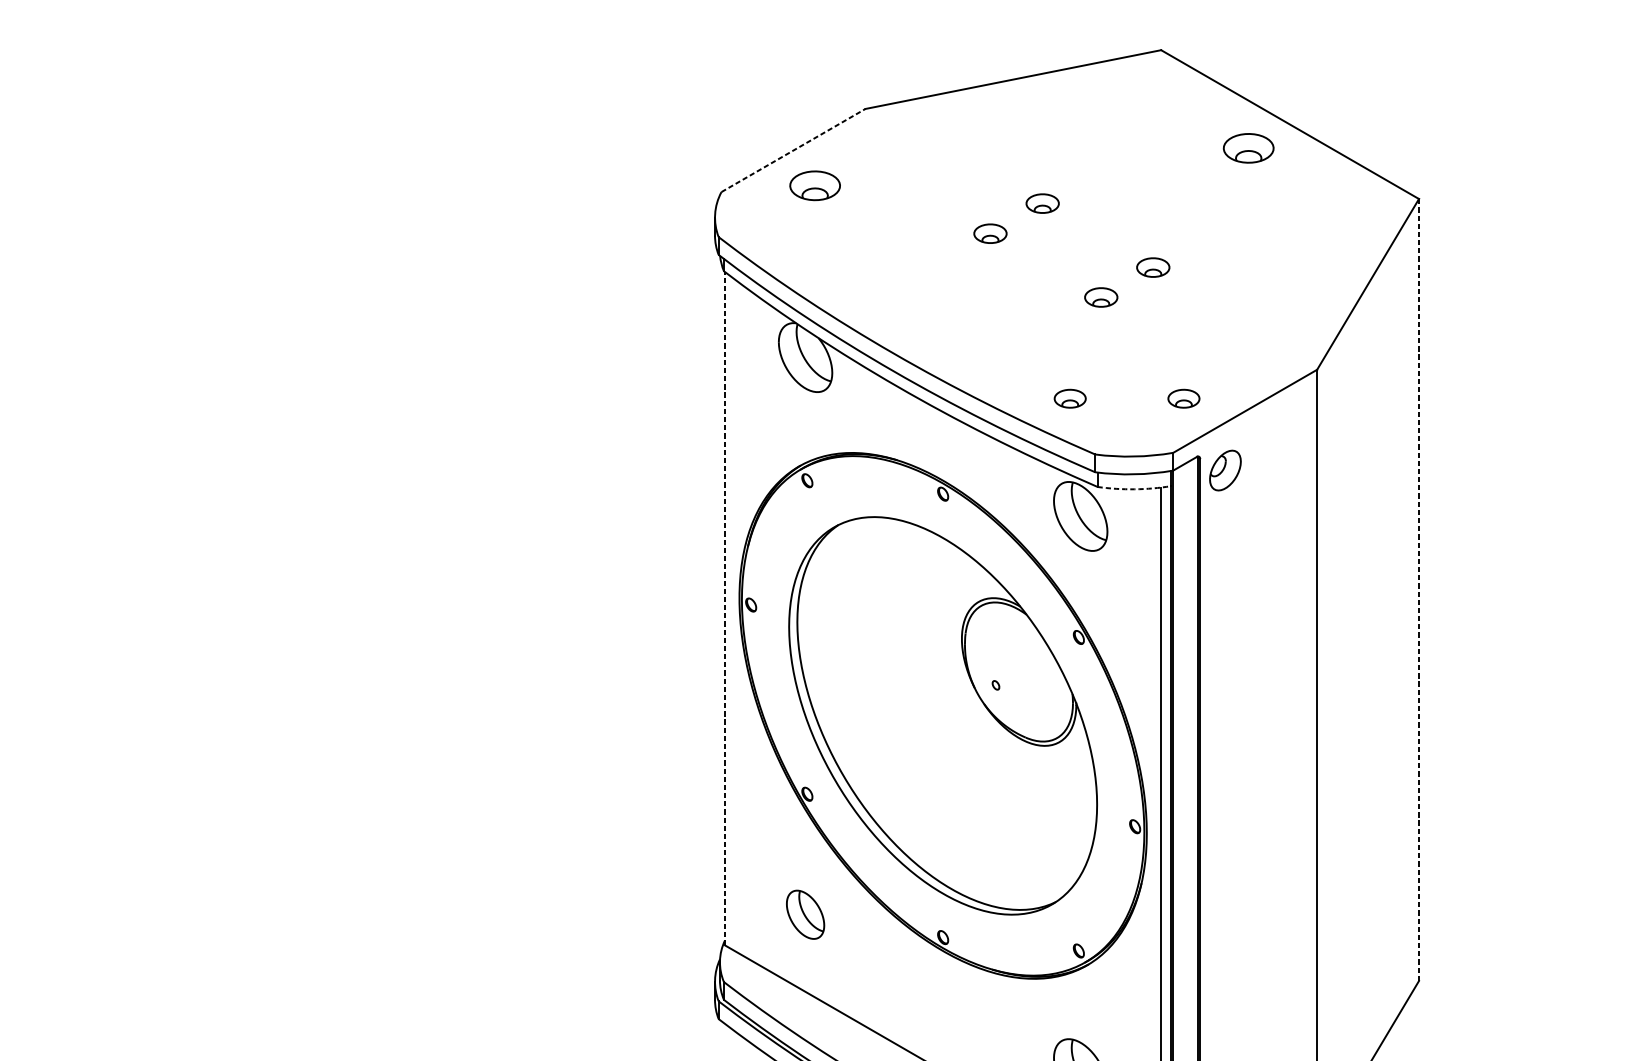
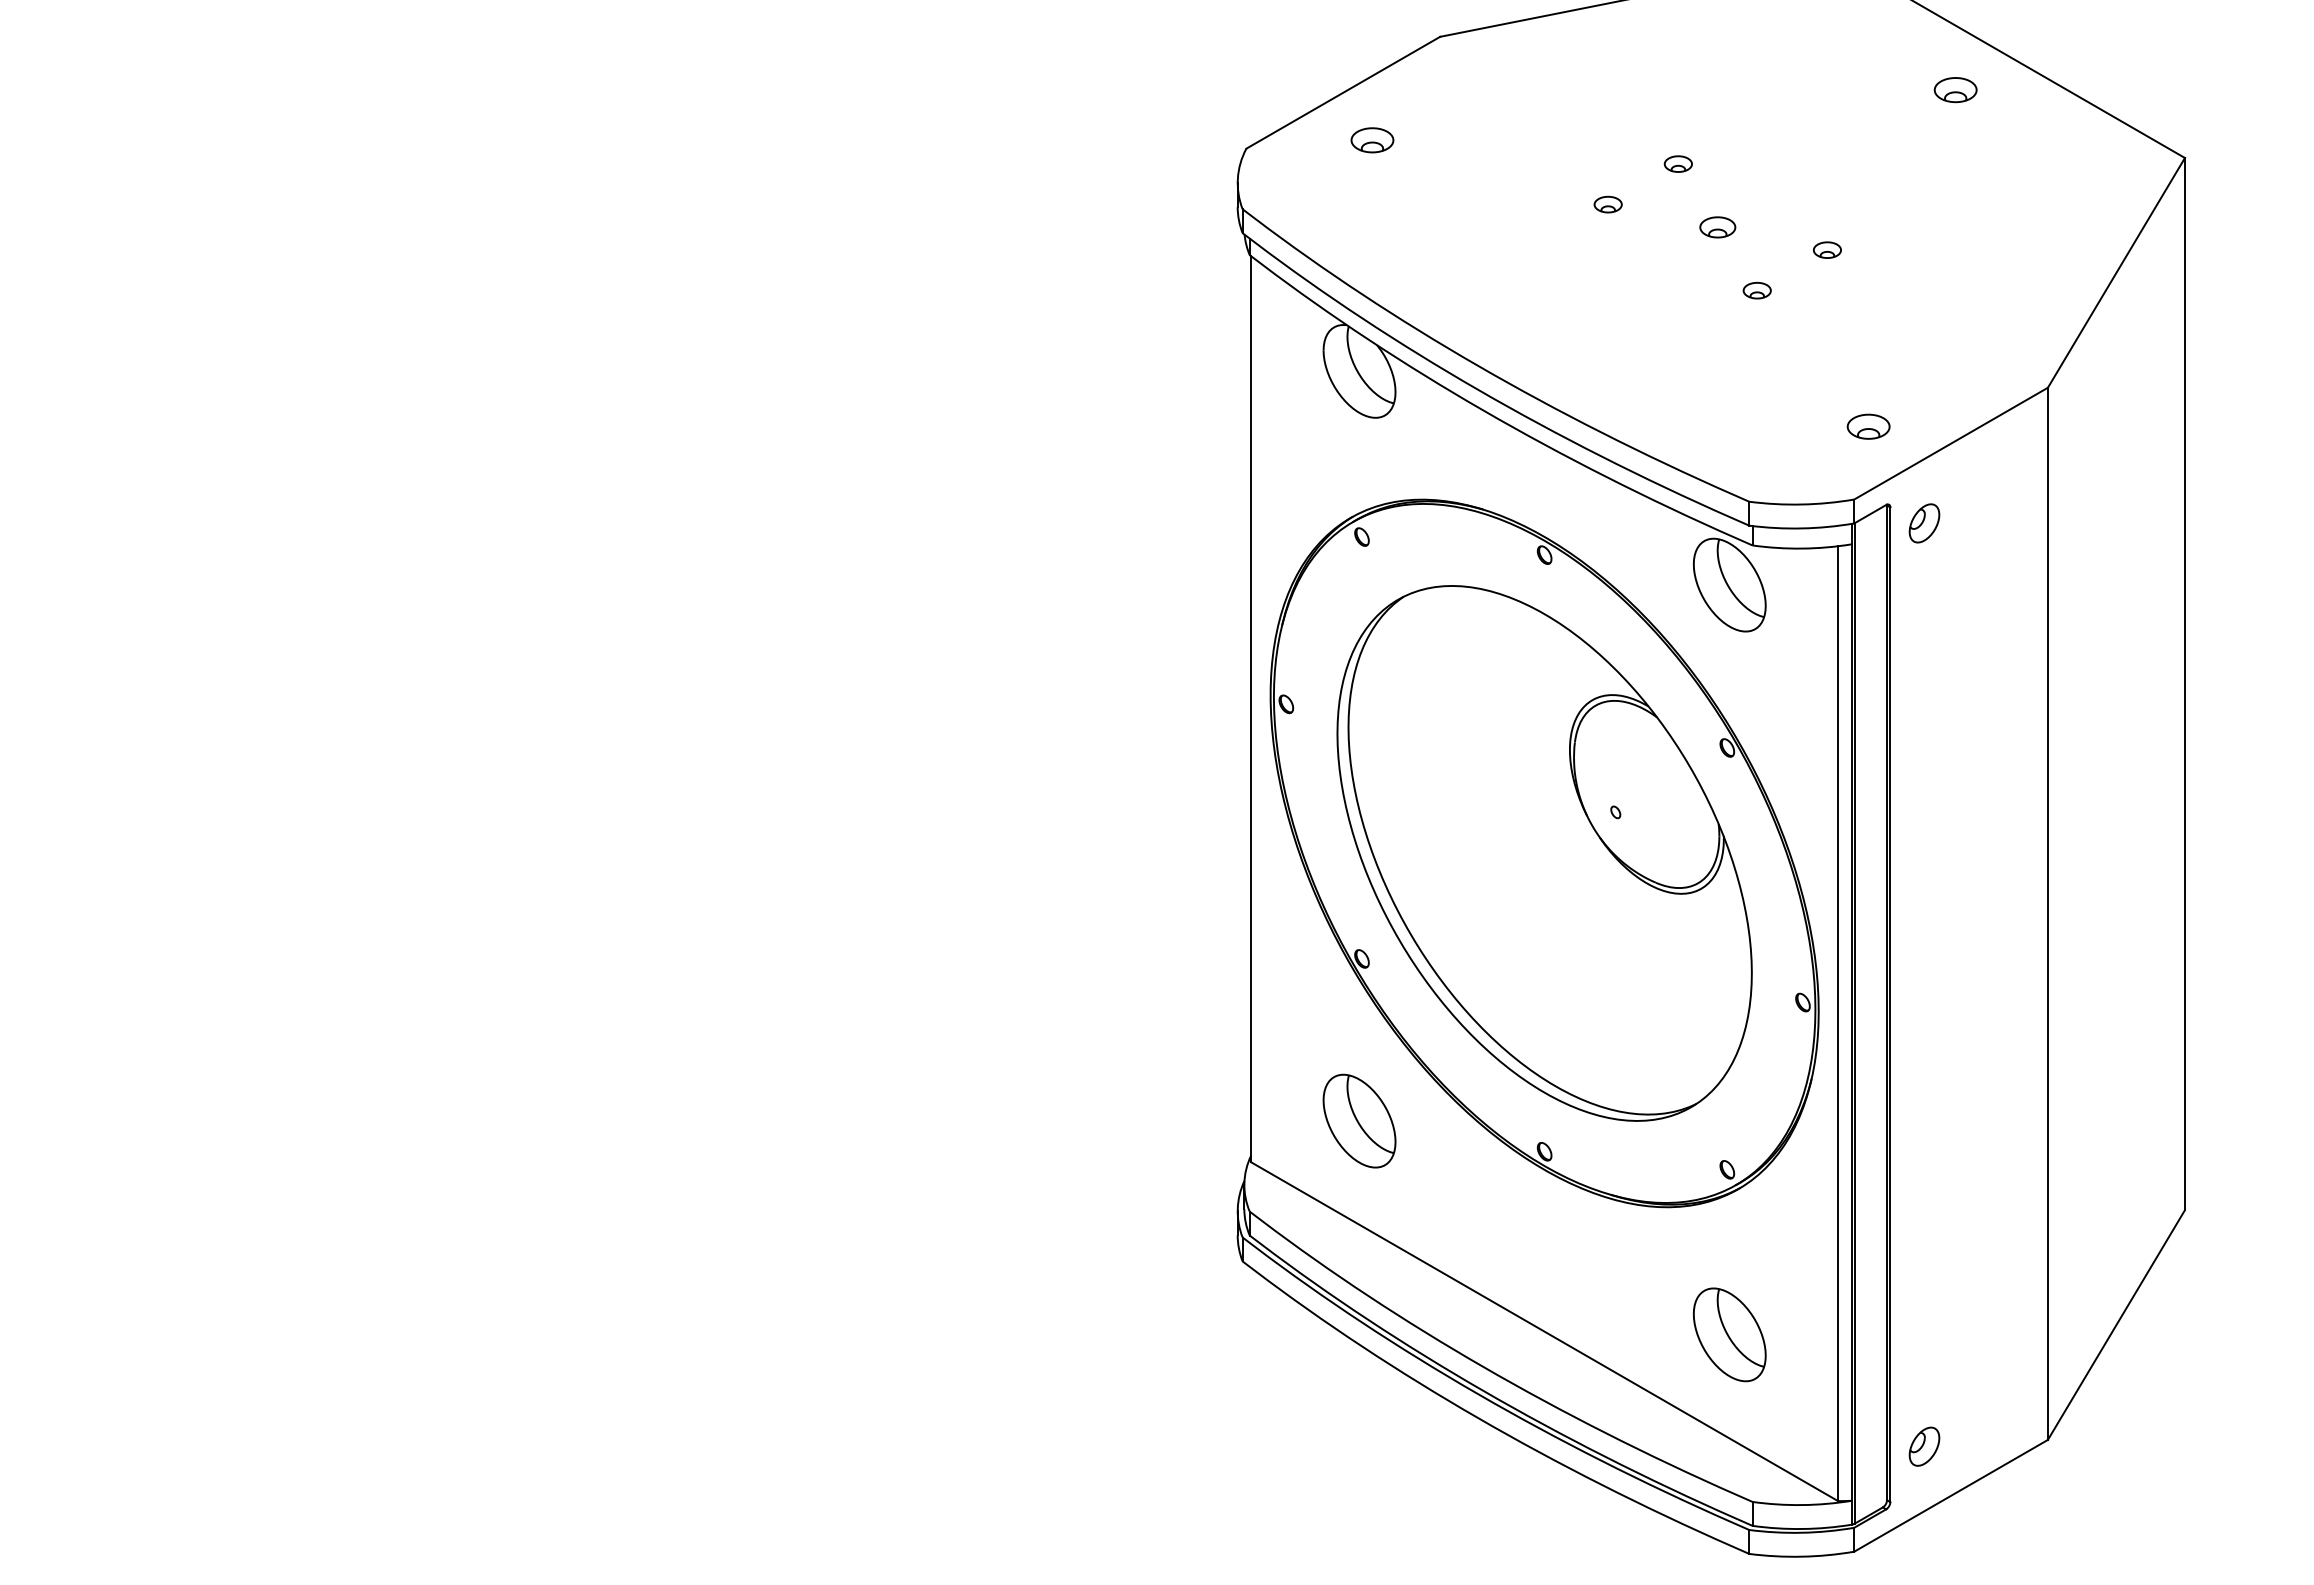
part: (1248, 148) -> (1955, 90), size x0.62
line: (793, 150) -> (1343, 92), dashed -> solid
part: (815, 186) -> (1372, 140), size x0.62
part: (1041, 203) -> (1677, 163), size x0.62
part: (989, 233) -> (1607, 204), size x0.62
part: (1071, 250) -> (1717, 227), added
part: (1153, 267) -> (1827, 249), size x0.62
part: (1100, 297) -> (1756, 290), size x0.62
part: (1070, 398) -> (1715, 426), removed
part: (1225, 470) -> (1924, 523), size x0.71
arc: (1134, 489) -> (1802, 548), dashed -> solid
line: (1418, 589) -> (2184, 683), dashed -> solid
line: (725, 608) -> (1251, 709), dashed -> solid
part: (805, 914) -> (1359, 1120), size x1.43

